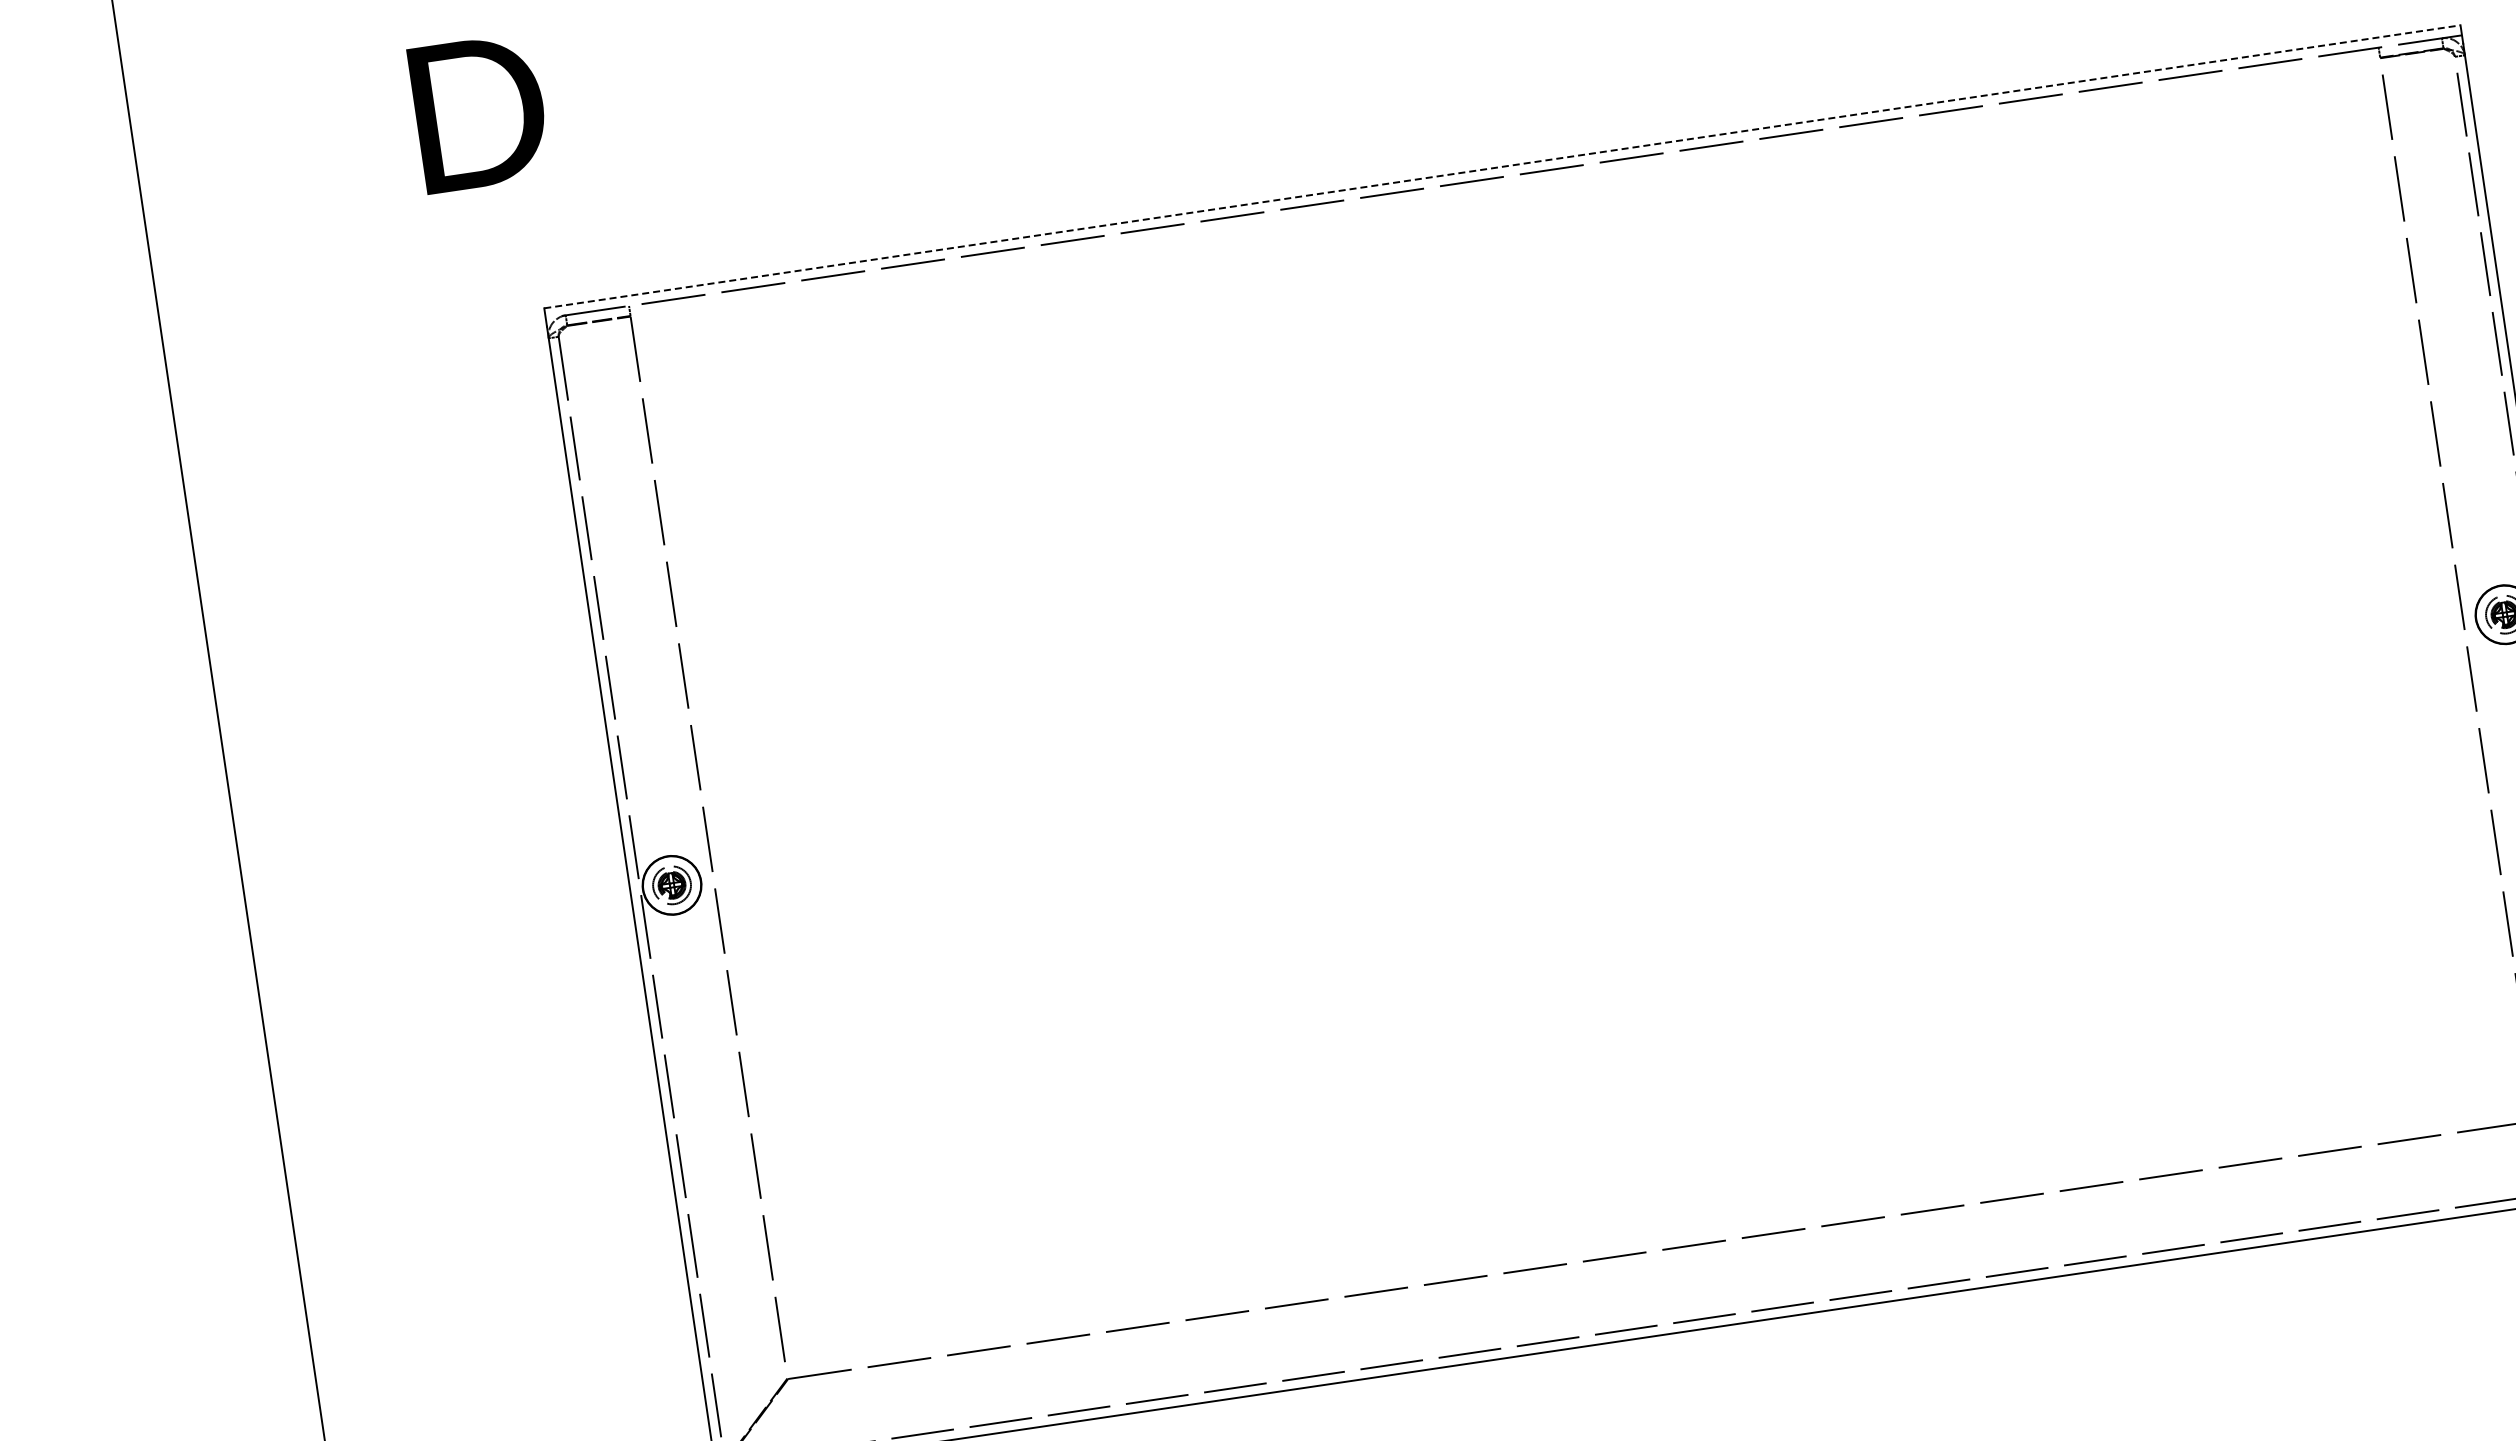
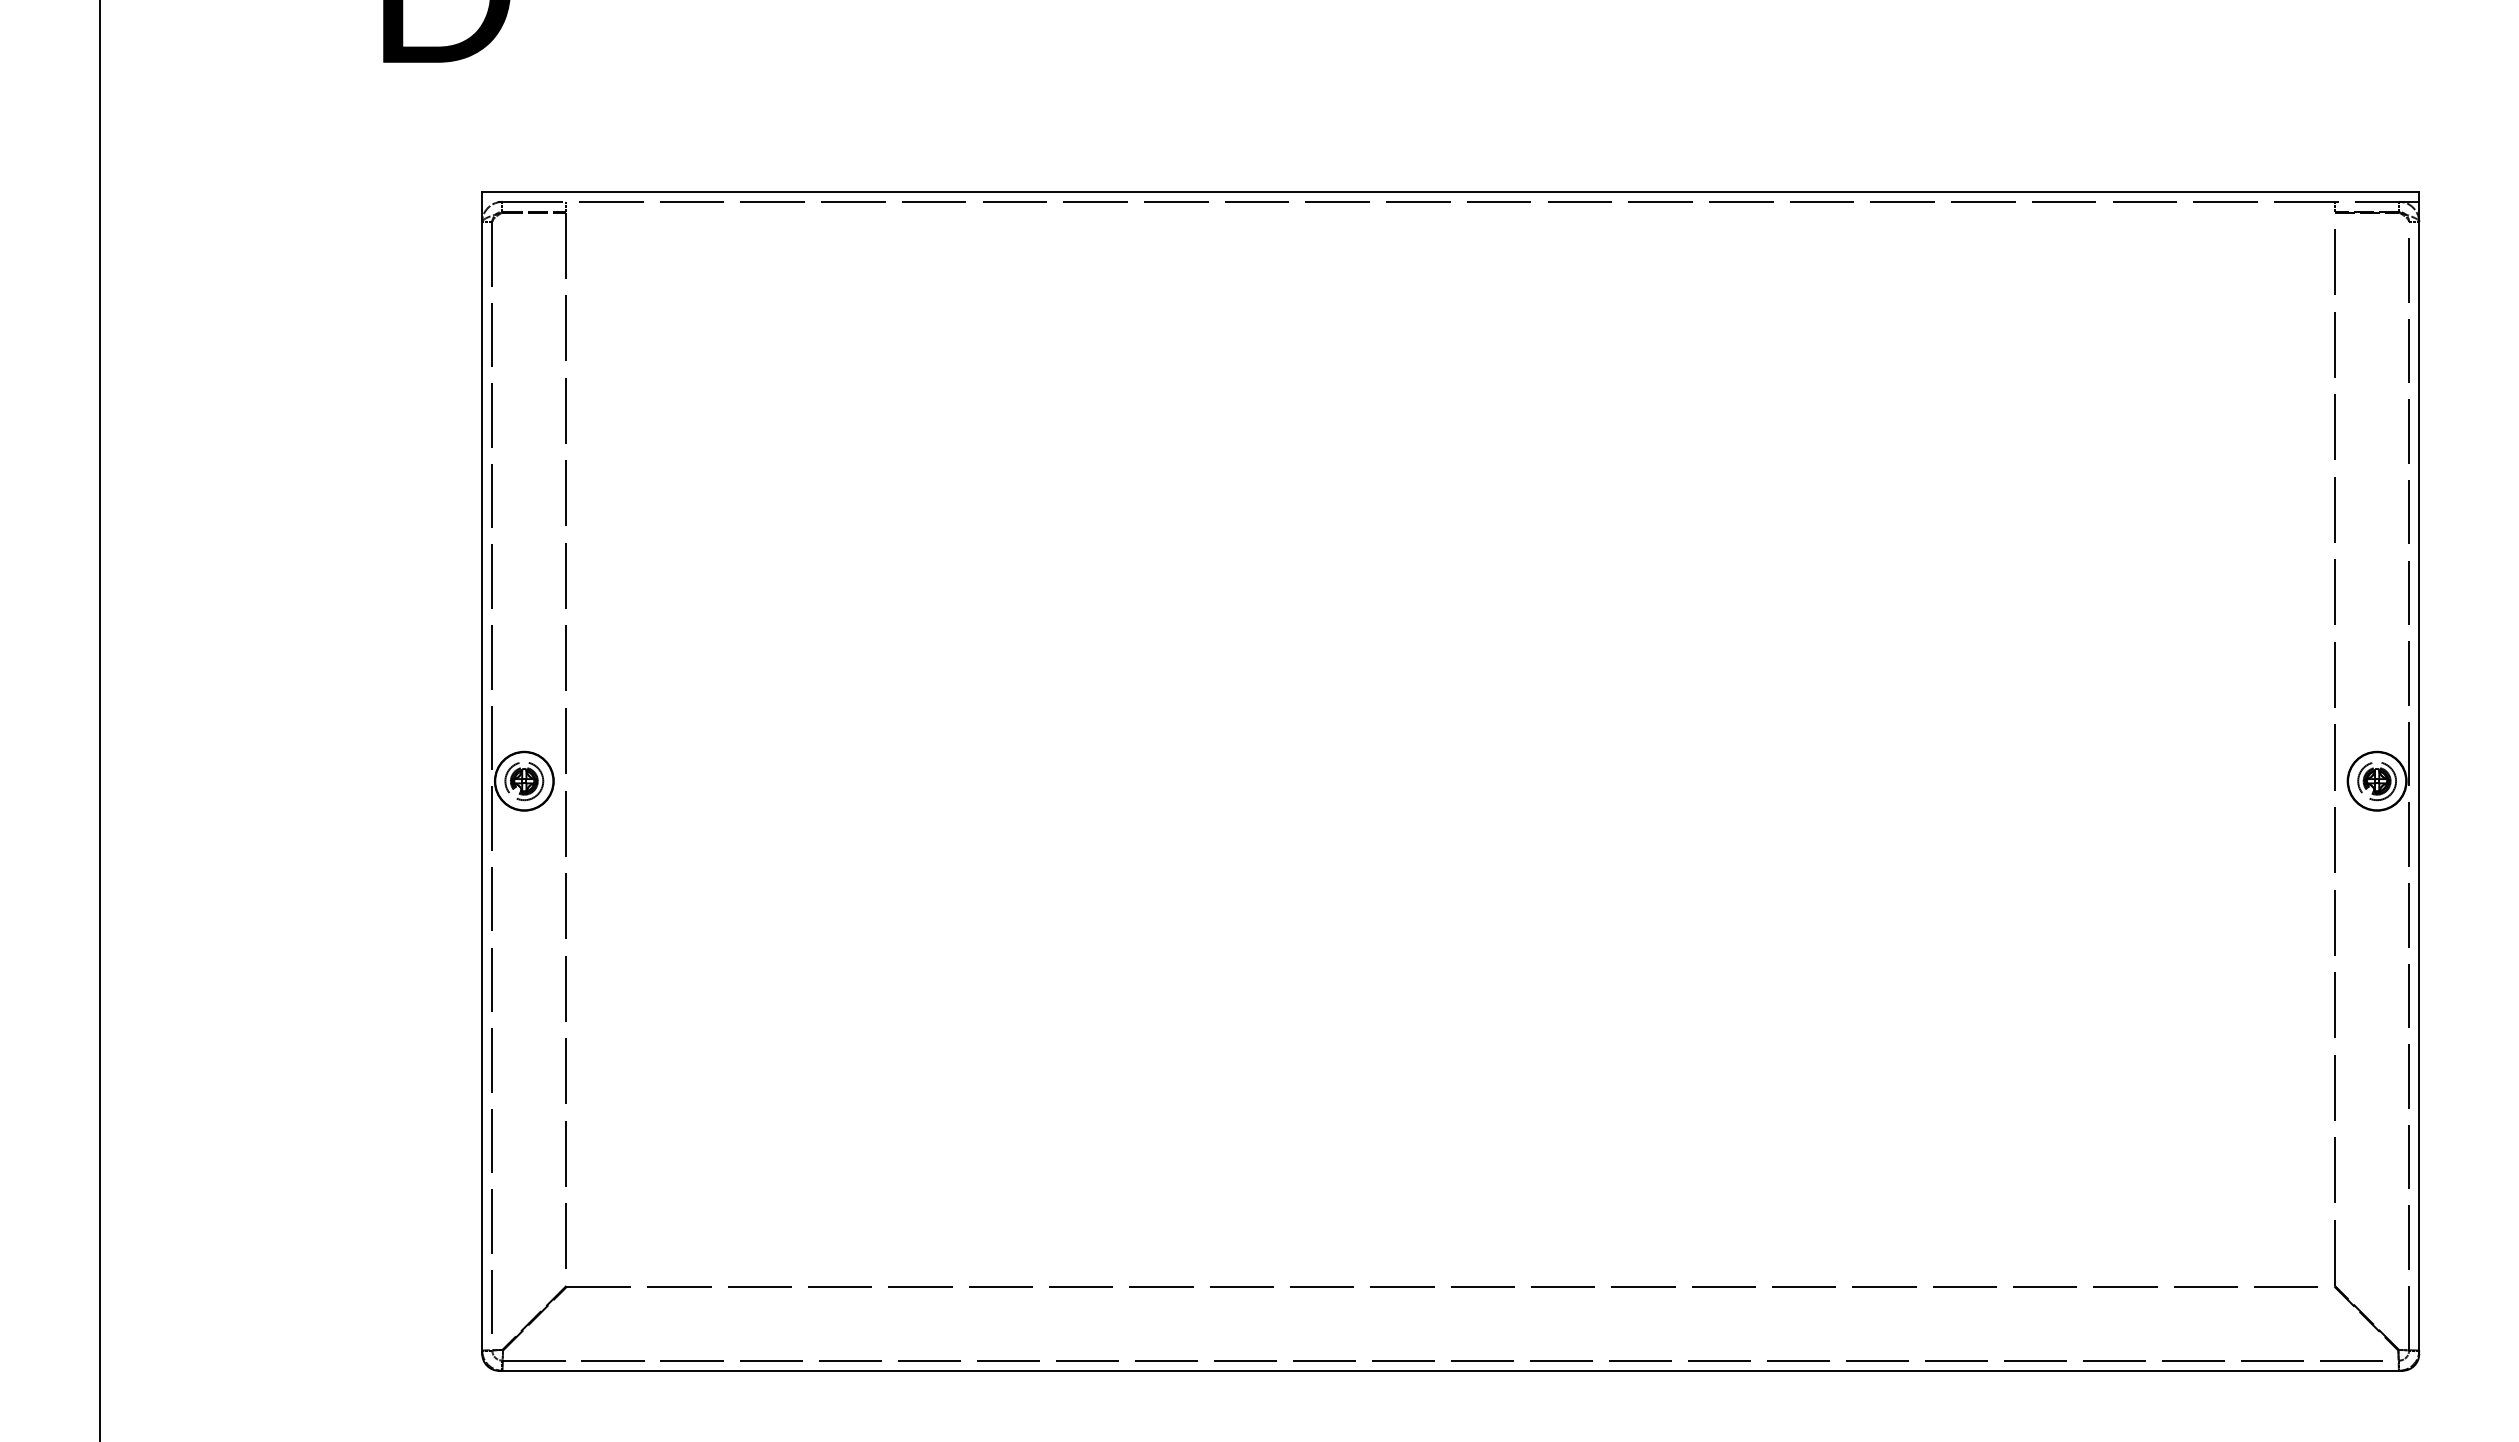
line: (1502, 166) -> (1450, 191), dashed -> solid

